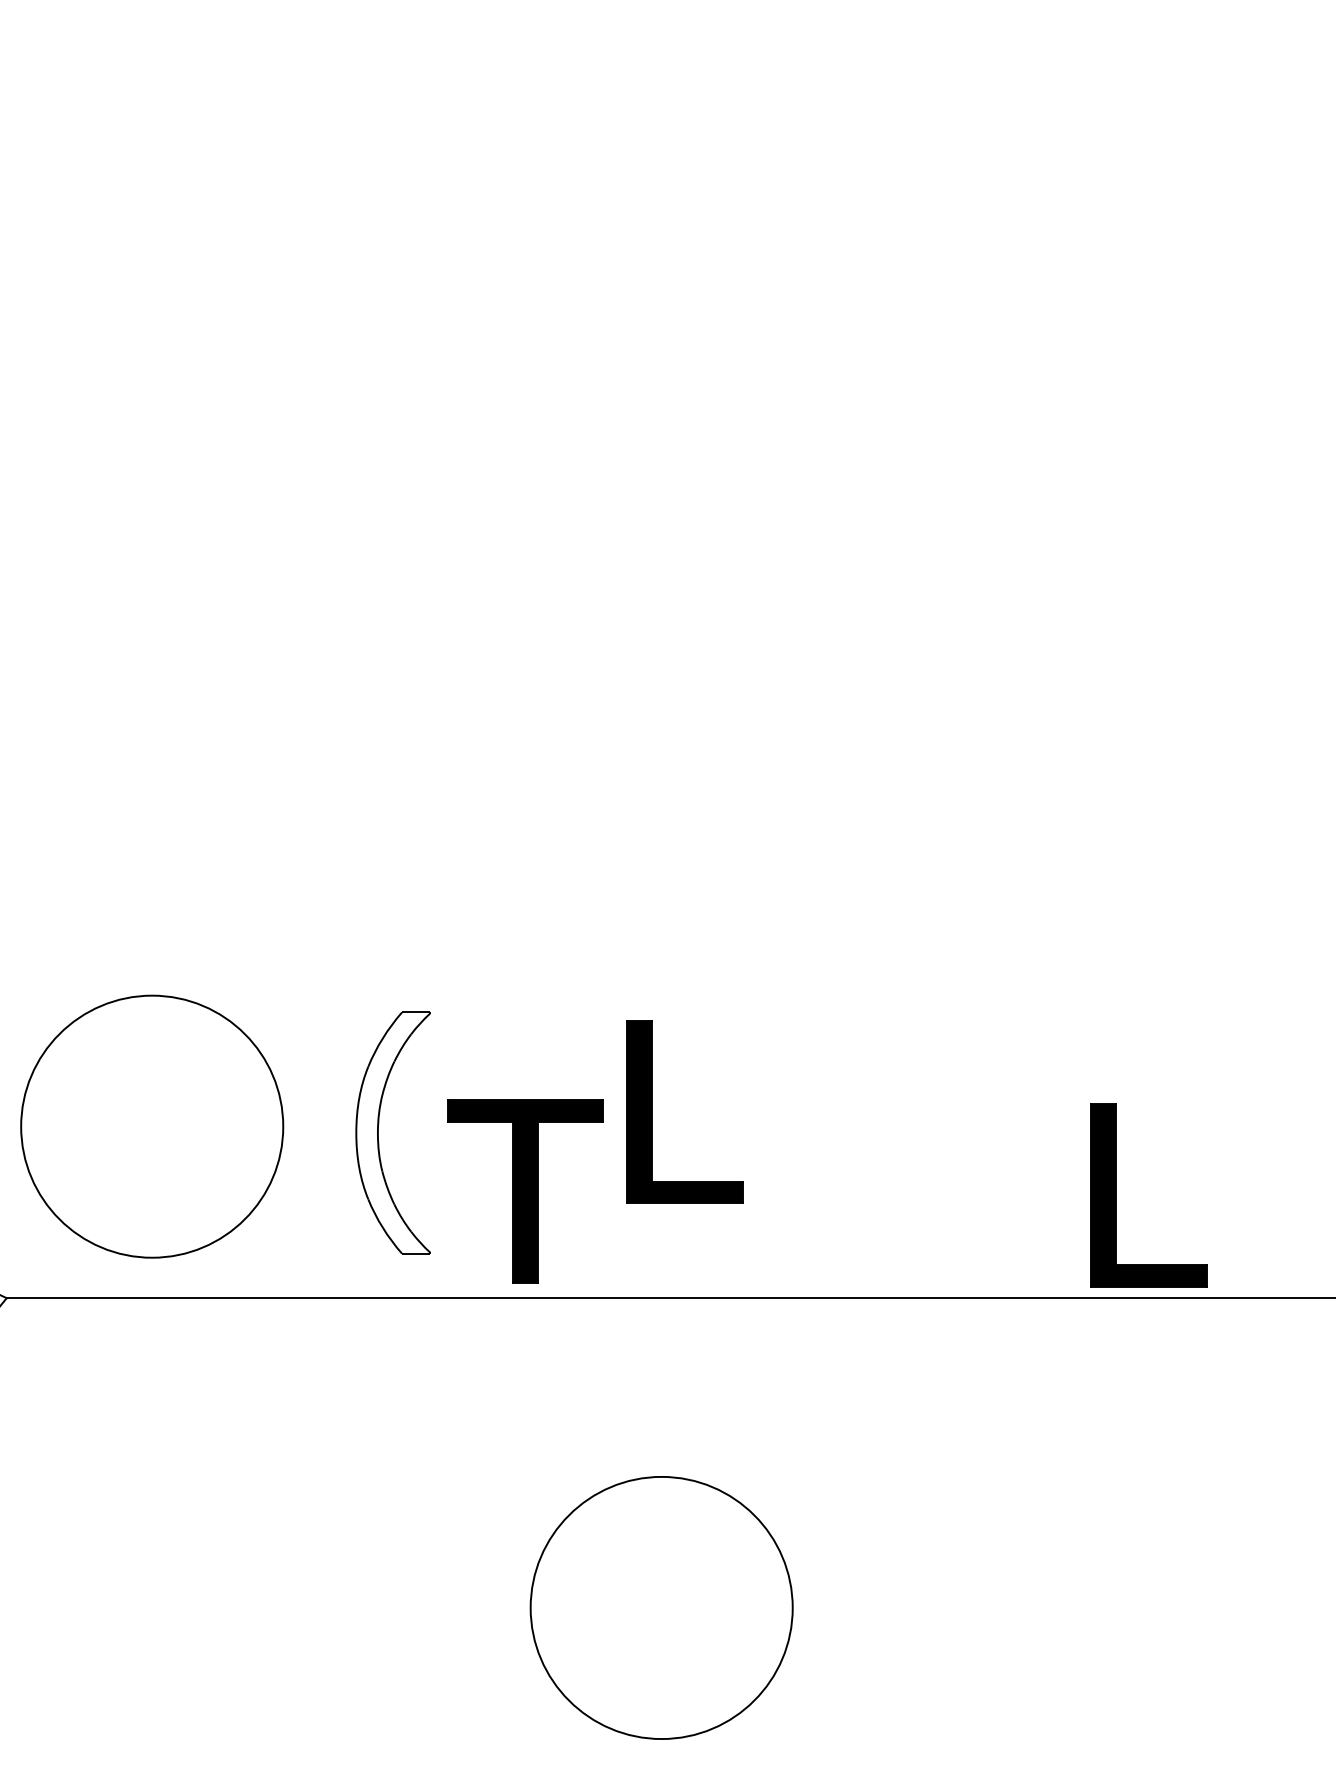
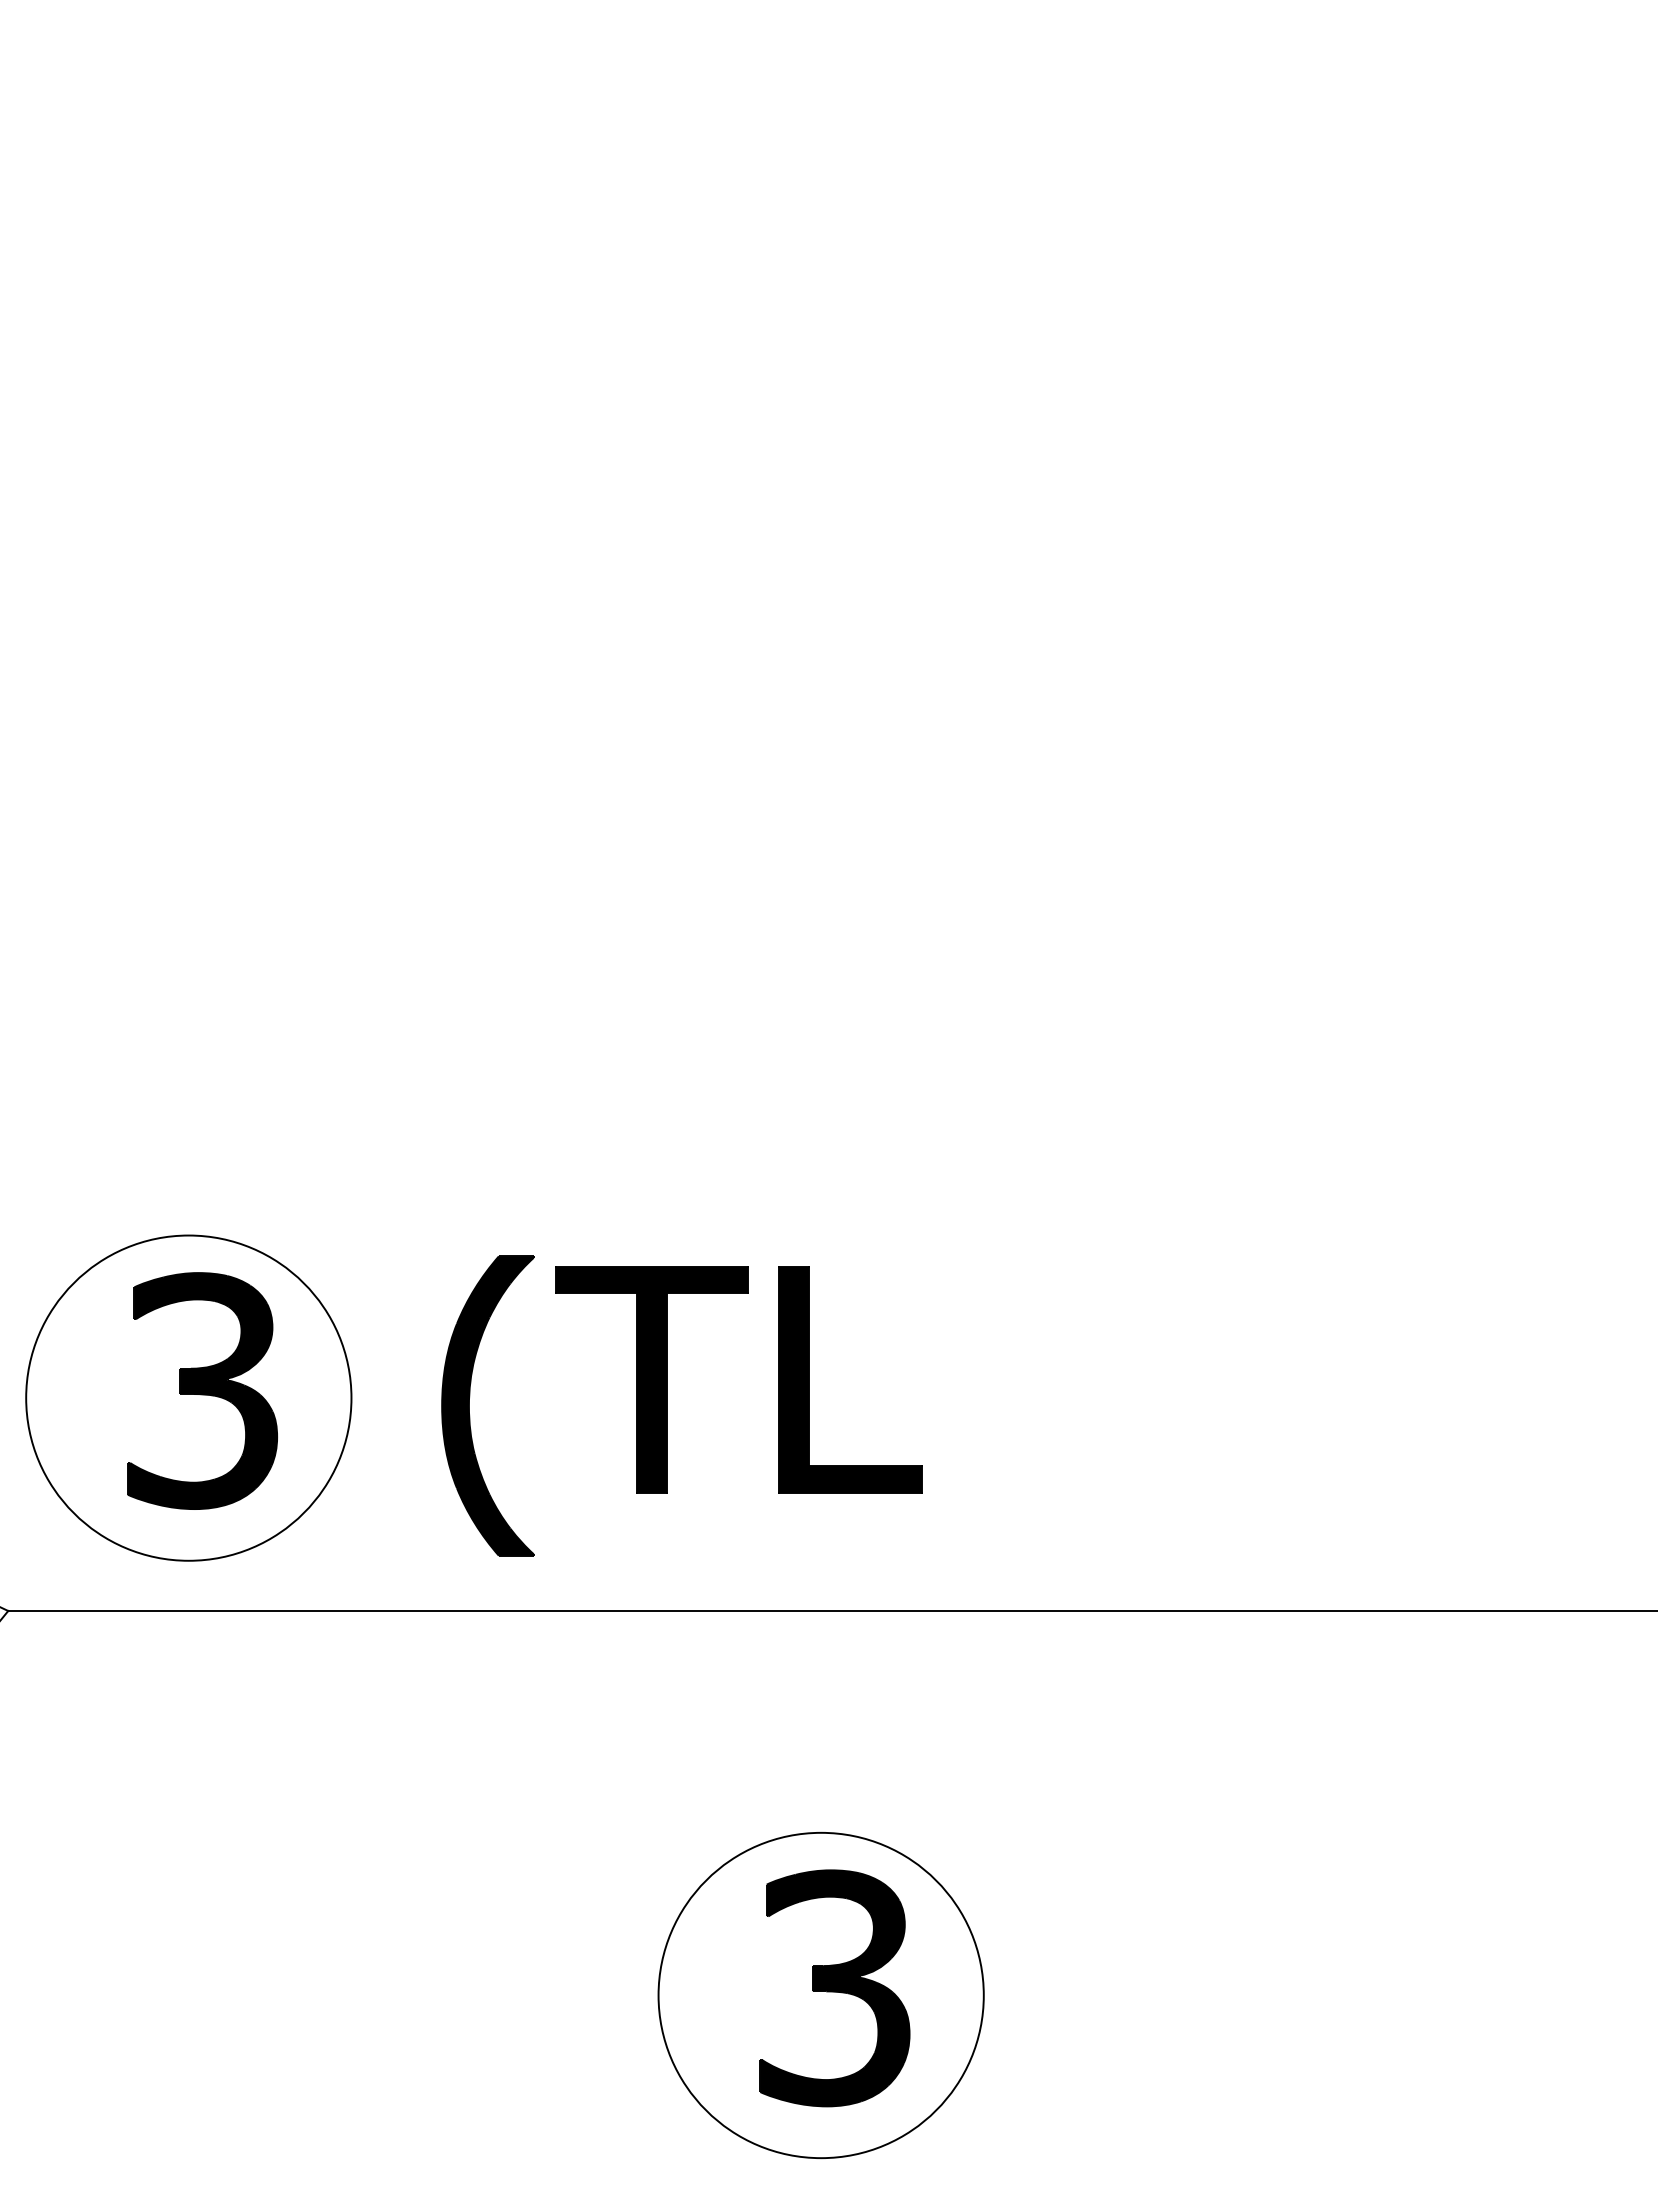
part: (163, 1120) -> (202, 1390), added
fill: (392, 1132) -> (487, 1405), added
part: (524, 1191) -> (651, 1379), moved
part: (1116, 1195) -> (1385, 1483), removed
part: (672, 1602) -> (834, 1988), added

